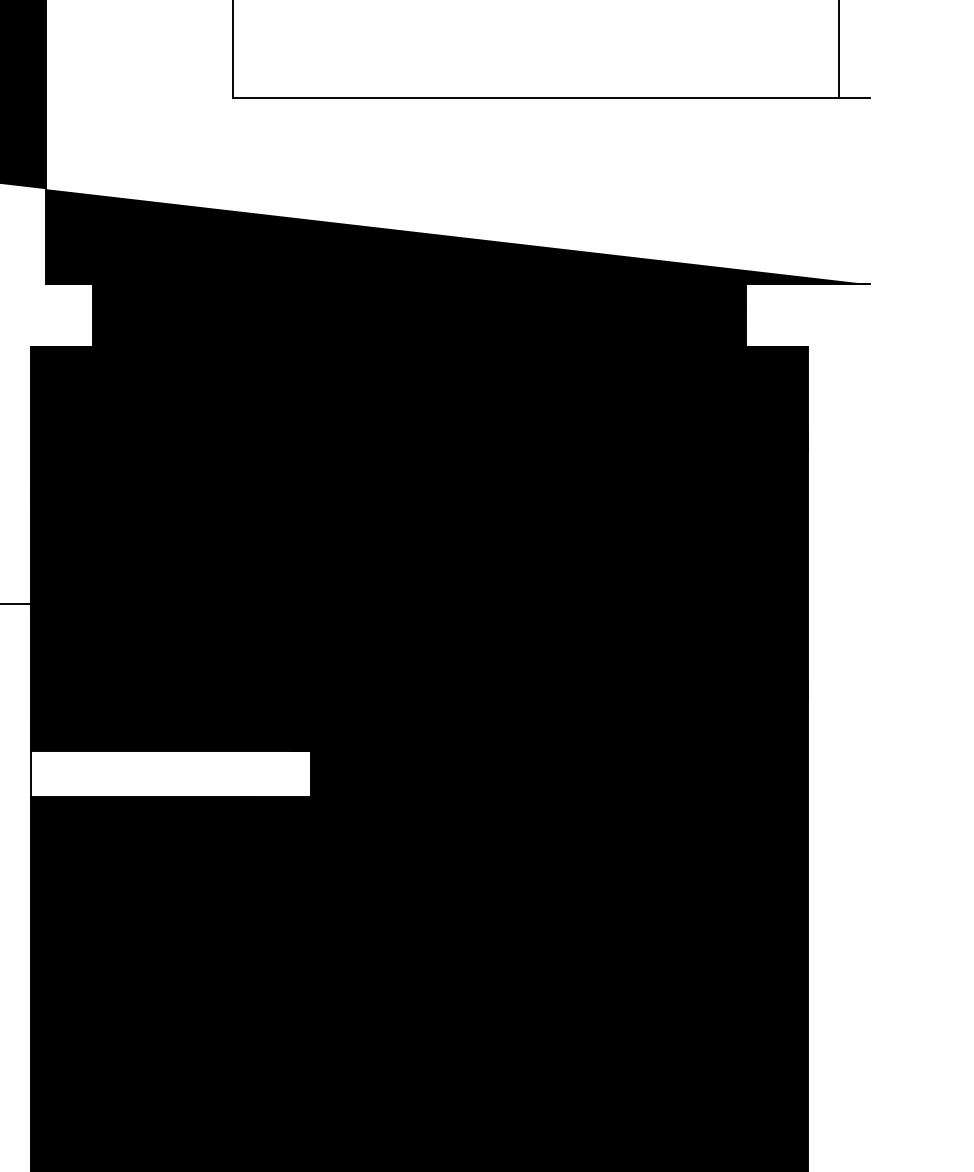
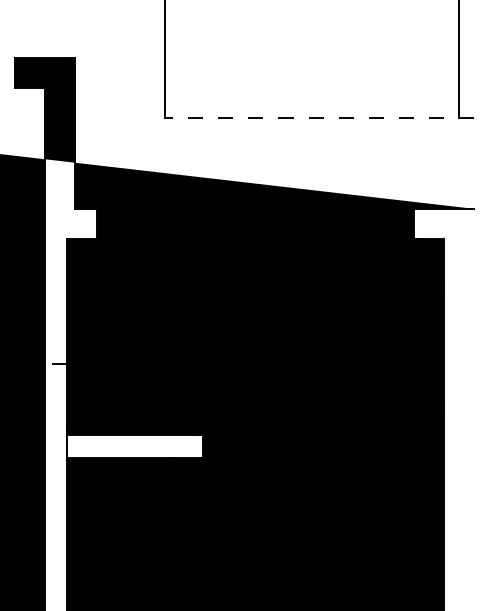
line: (550, 98) -> (319, 118), solid -> dashed

